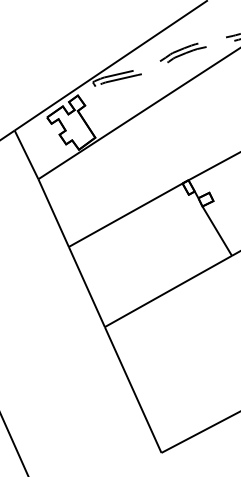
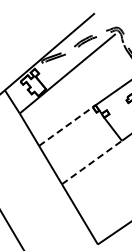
line: (126, 215) -> (66, 126), solid -> dashed
line: (169, 291) -> (92, 162), solid -> dashed

